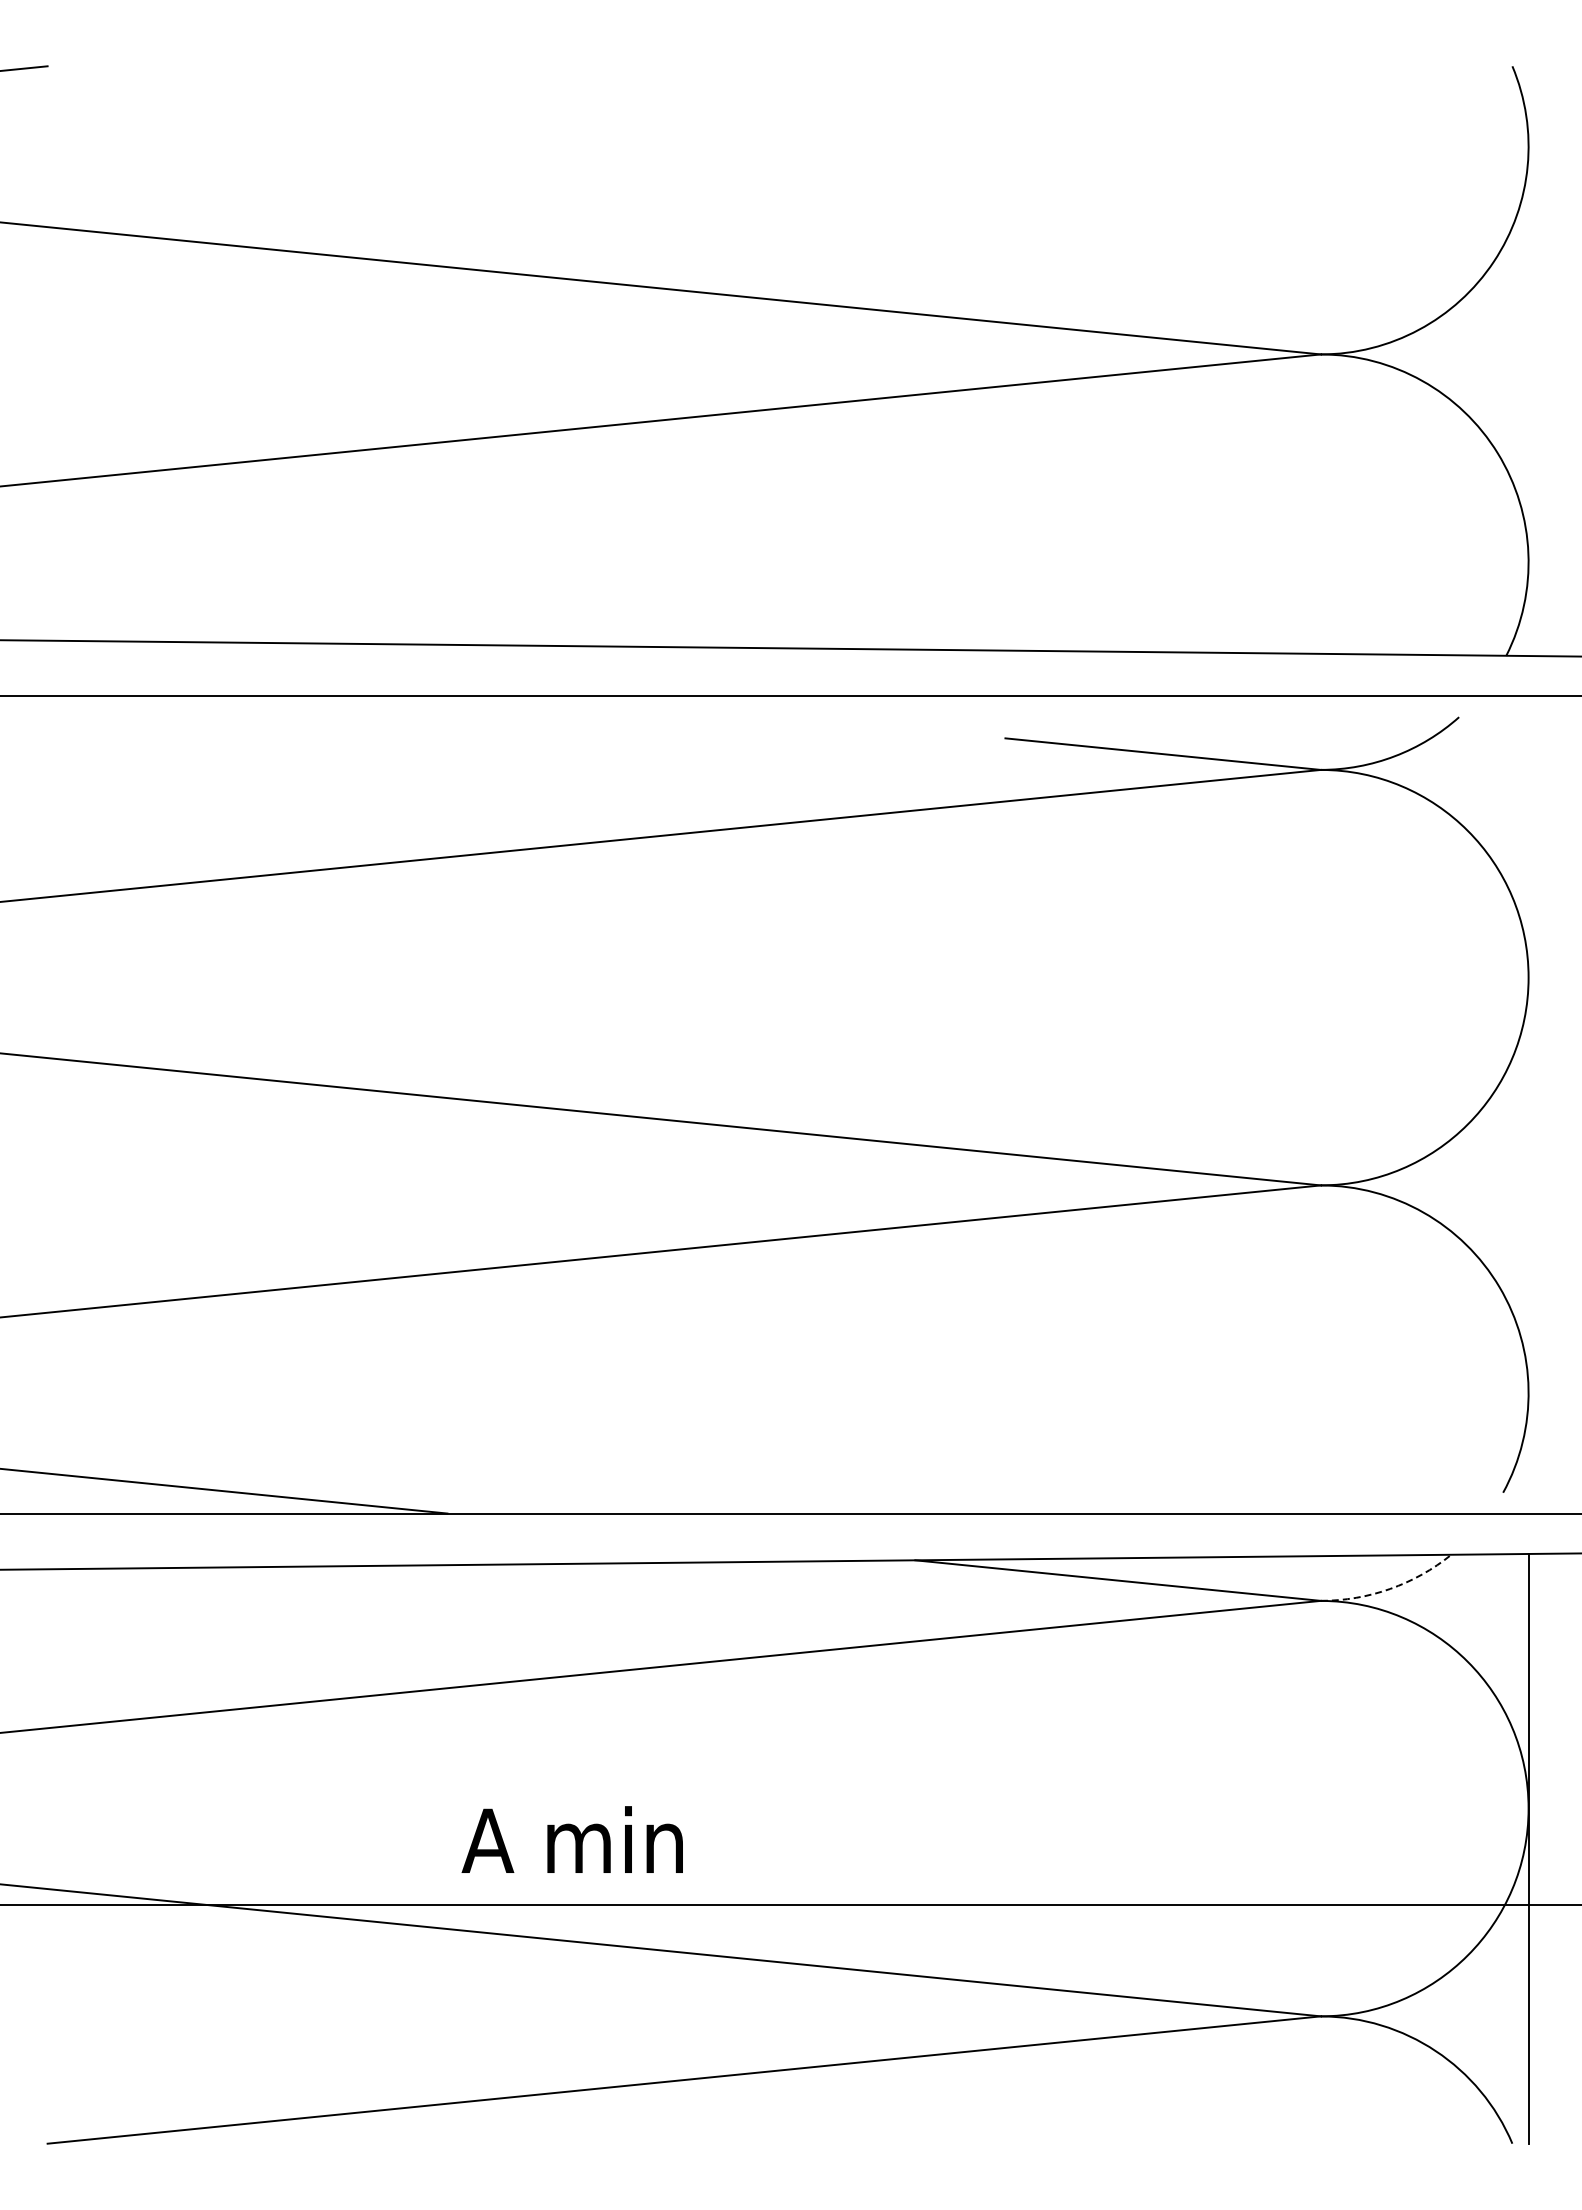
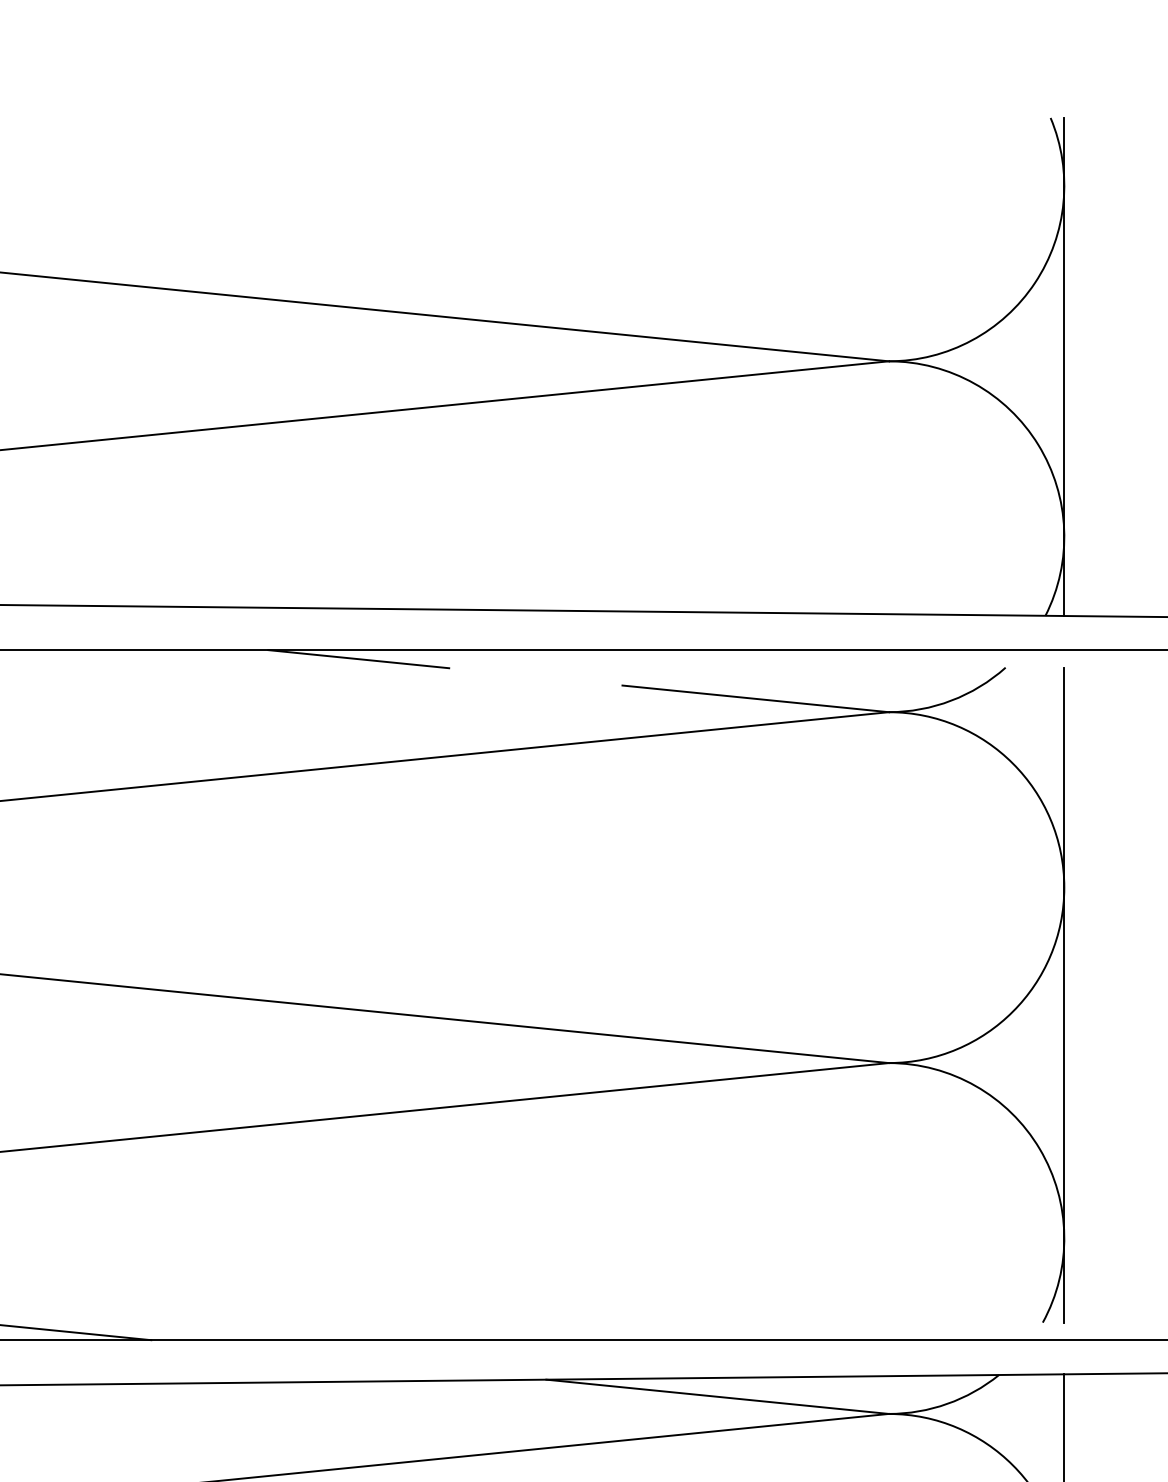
line: (1528, 360) -> (1064, 366), added
line: (692, 706) -> (358, 658), added
line: (1528, 1104) -> (1064, 994), added
arc: (1390, 1589) -> (947, 1404), dashed -> solid

